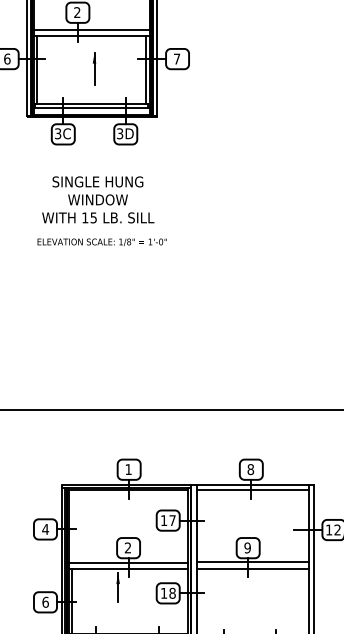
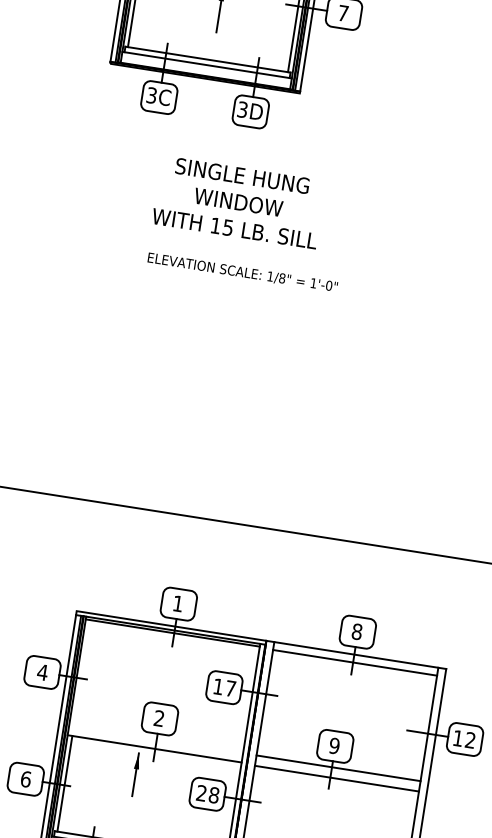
text: (98, 199) -> (239, 201), moved
text: (101, 241) -> (241, 271), moved
line: (127, 563) -> (154, 741), removed
text: (163, 592) -> (200, 791), 18 -> 28

